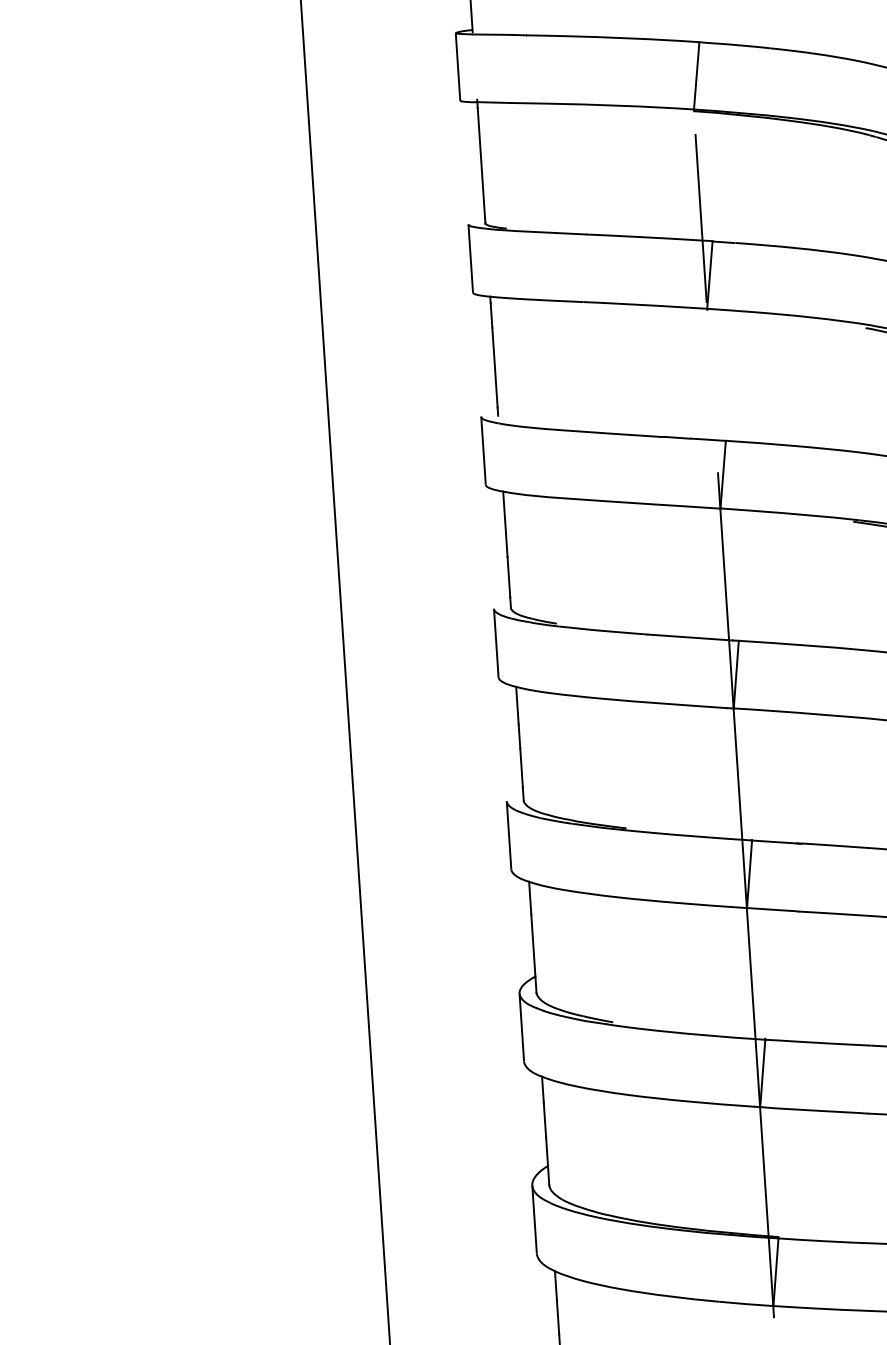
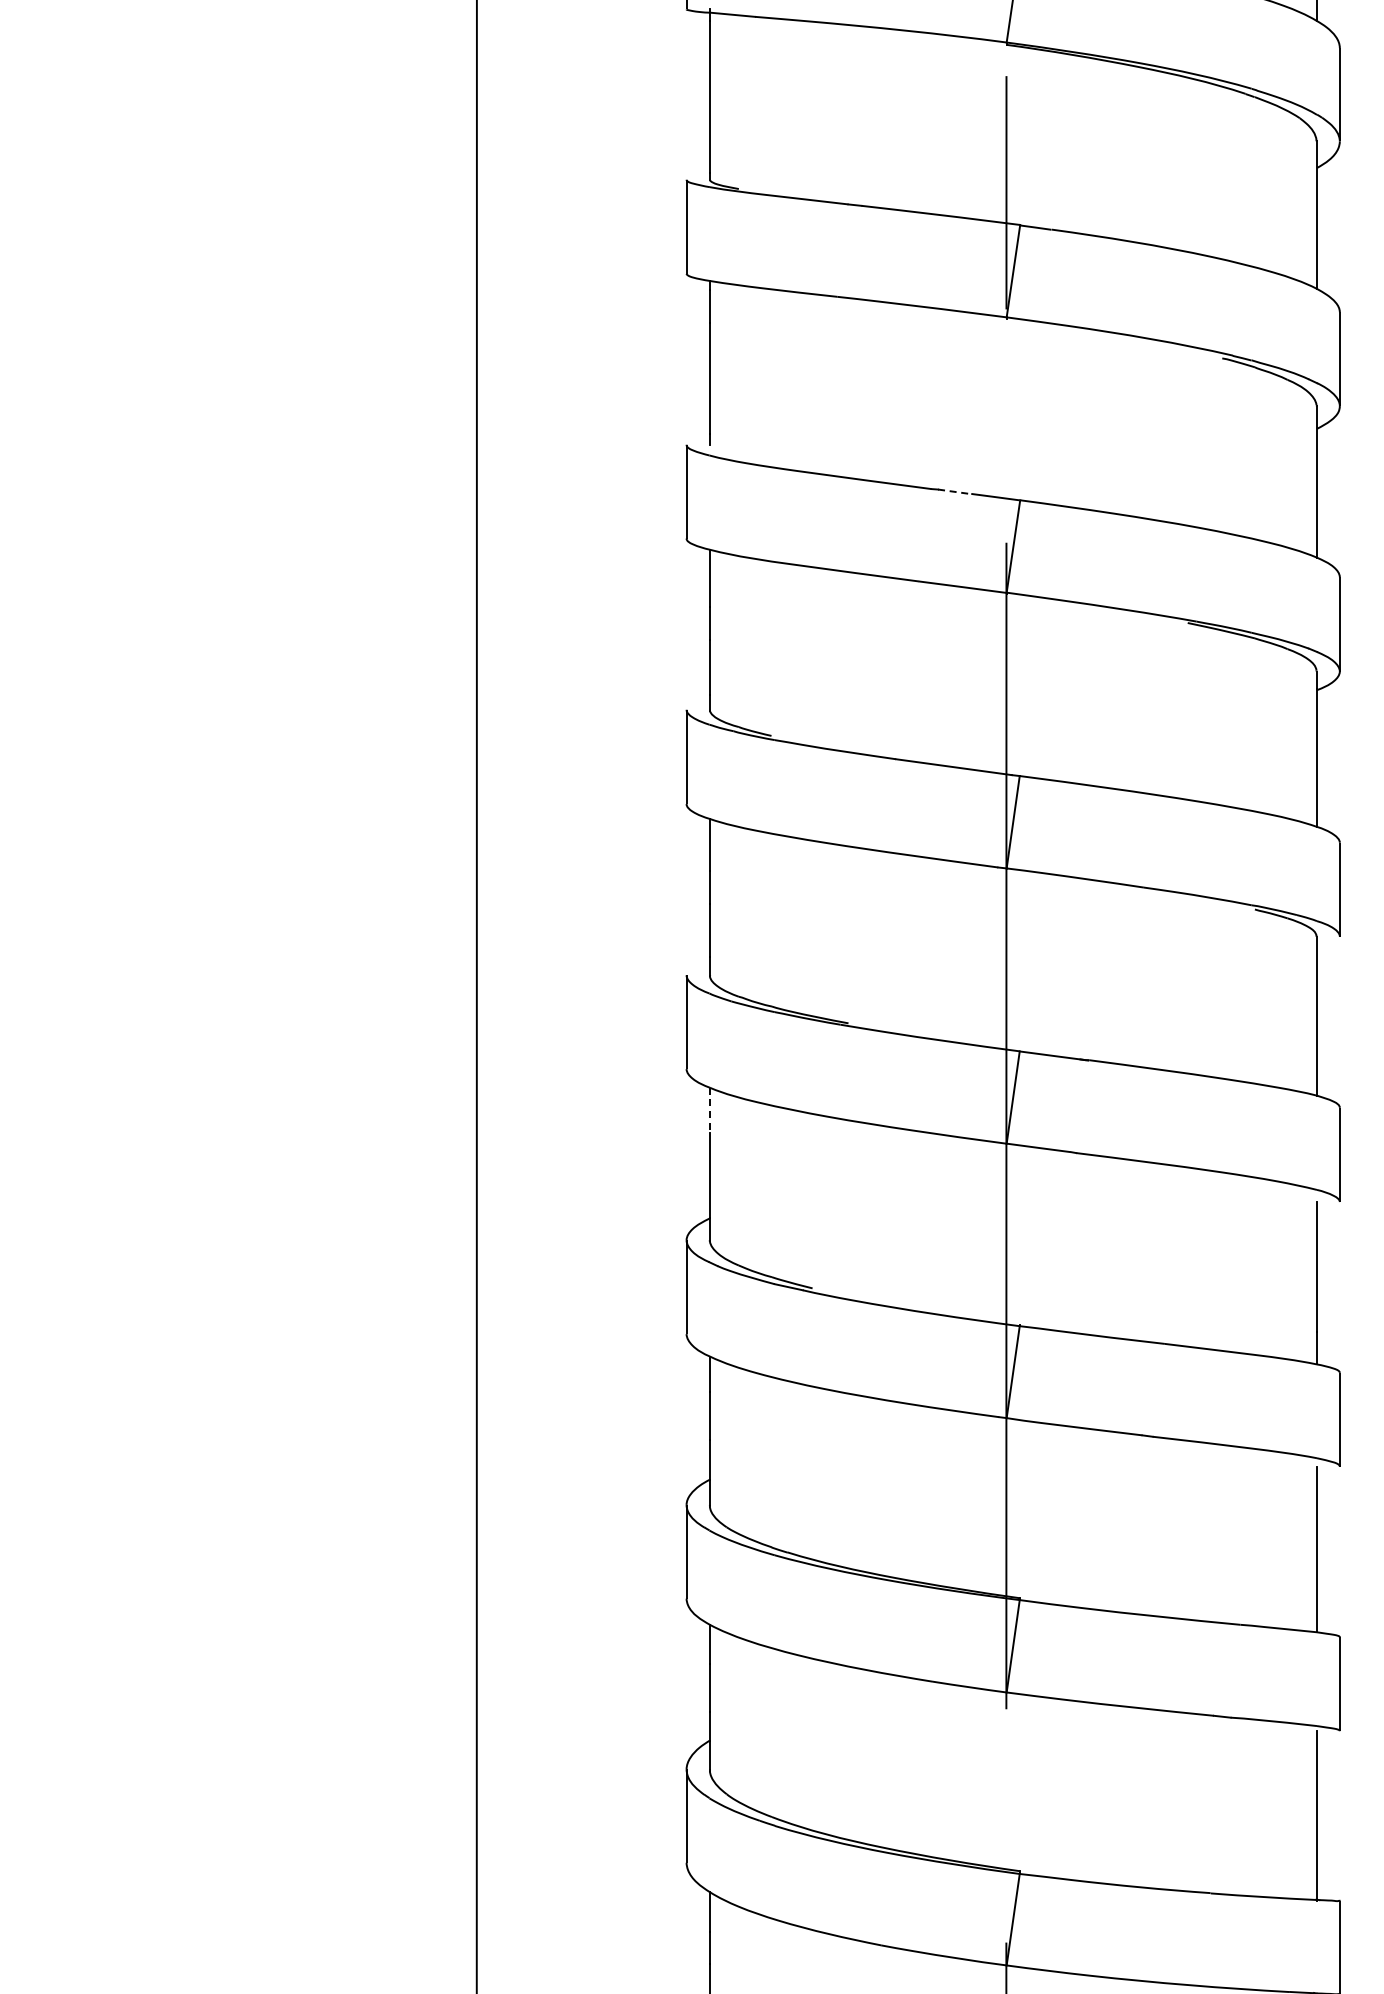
line: (677, 437) -> (954, 491), solid -> dashed
line: (529, 898) -> (709, 1110), solid -> dashed

